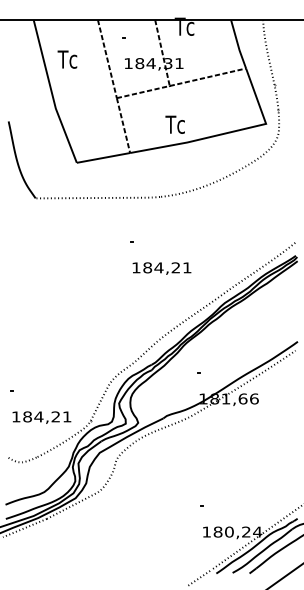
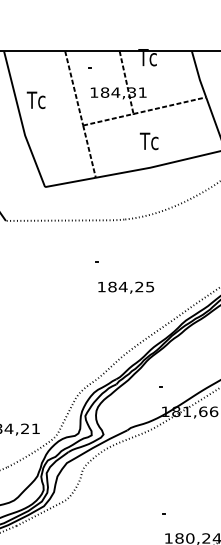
text: (67, 59) -> (36, 100), moved
text: (174, 124) -> (148, 141), moved
text: (187, 267) -> (150, 286), 184,21 -> 184,25

